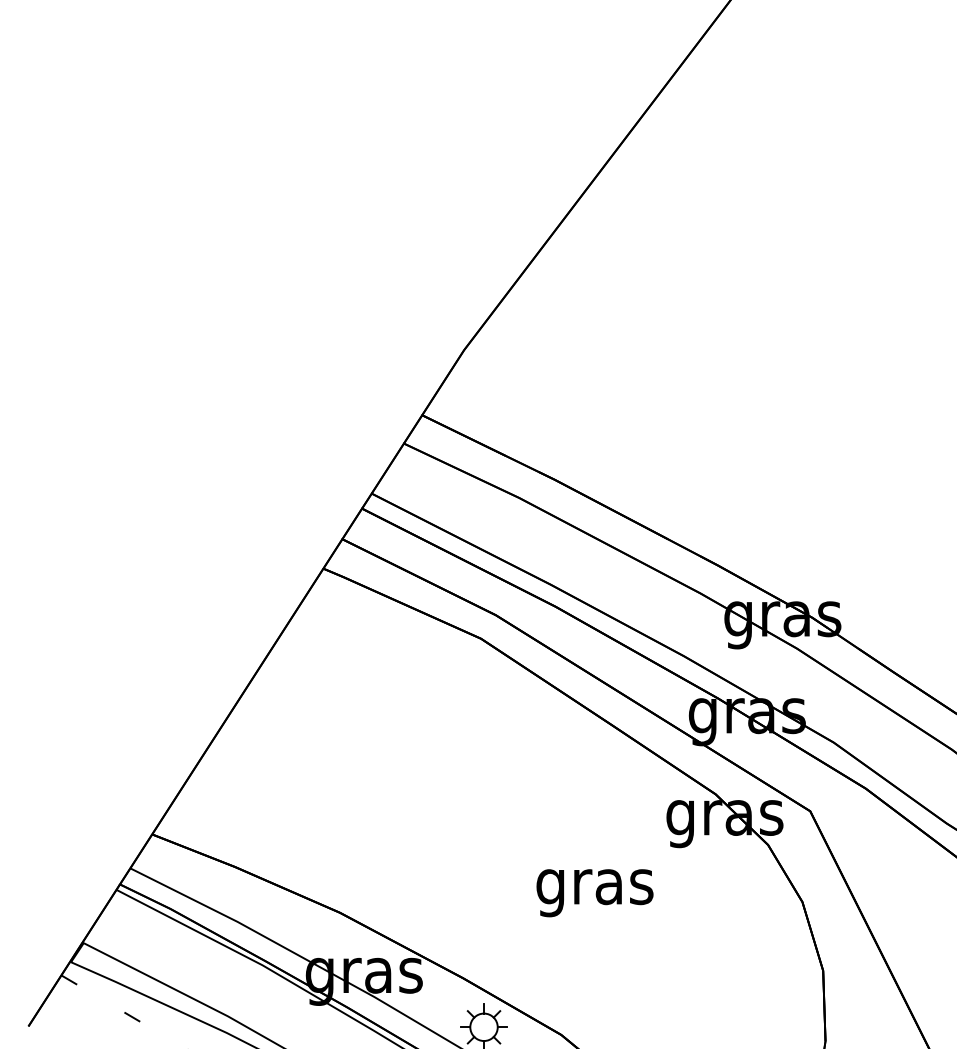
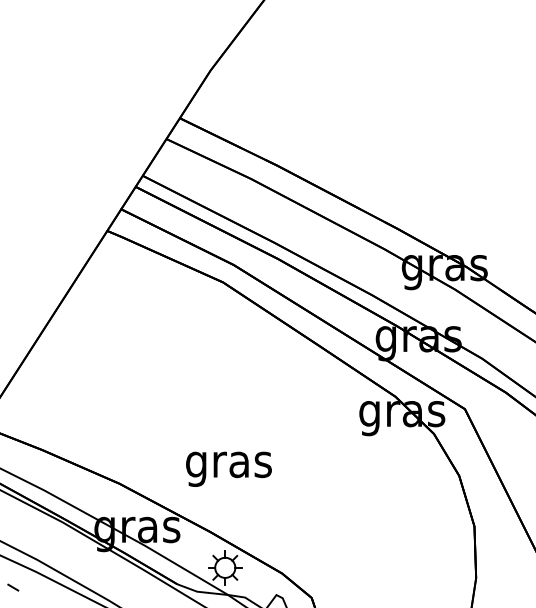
text: (594, 893) -> (228, 469), moved

